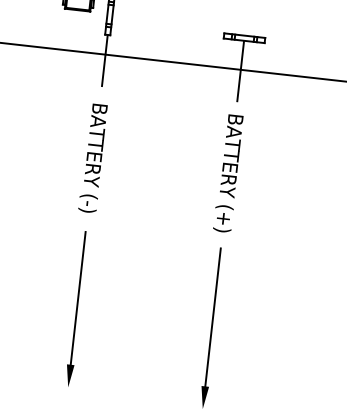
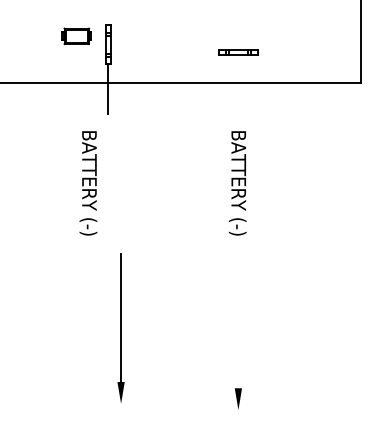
line: (240, 71) -> (238, 84), removed
text: (93, 158) -> (88, 183), moved
text: (228, 173) -> (237, 183), BATTERY (+) -> BATTERY (-)
part: (76, 309) -> (120, 328), moved
line: (213, 317) -> (238, 321), removed

